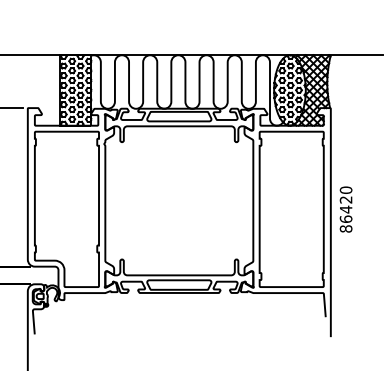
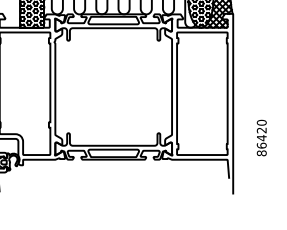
text: (345, 209) -> (261, 137), moved

